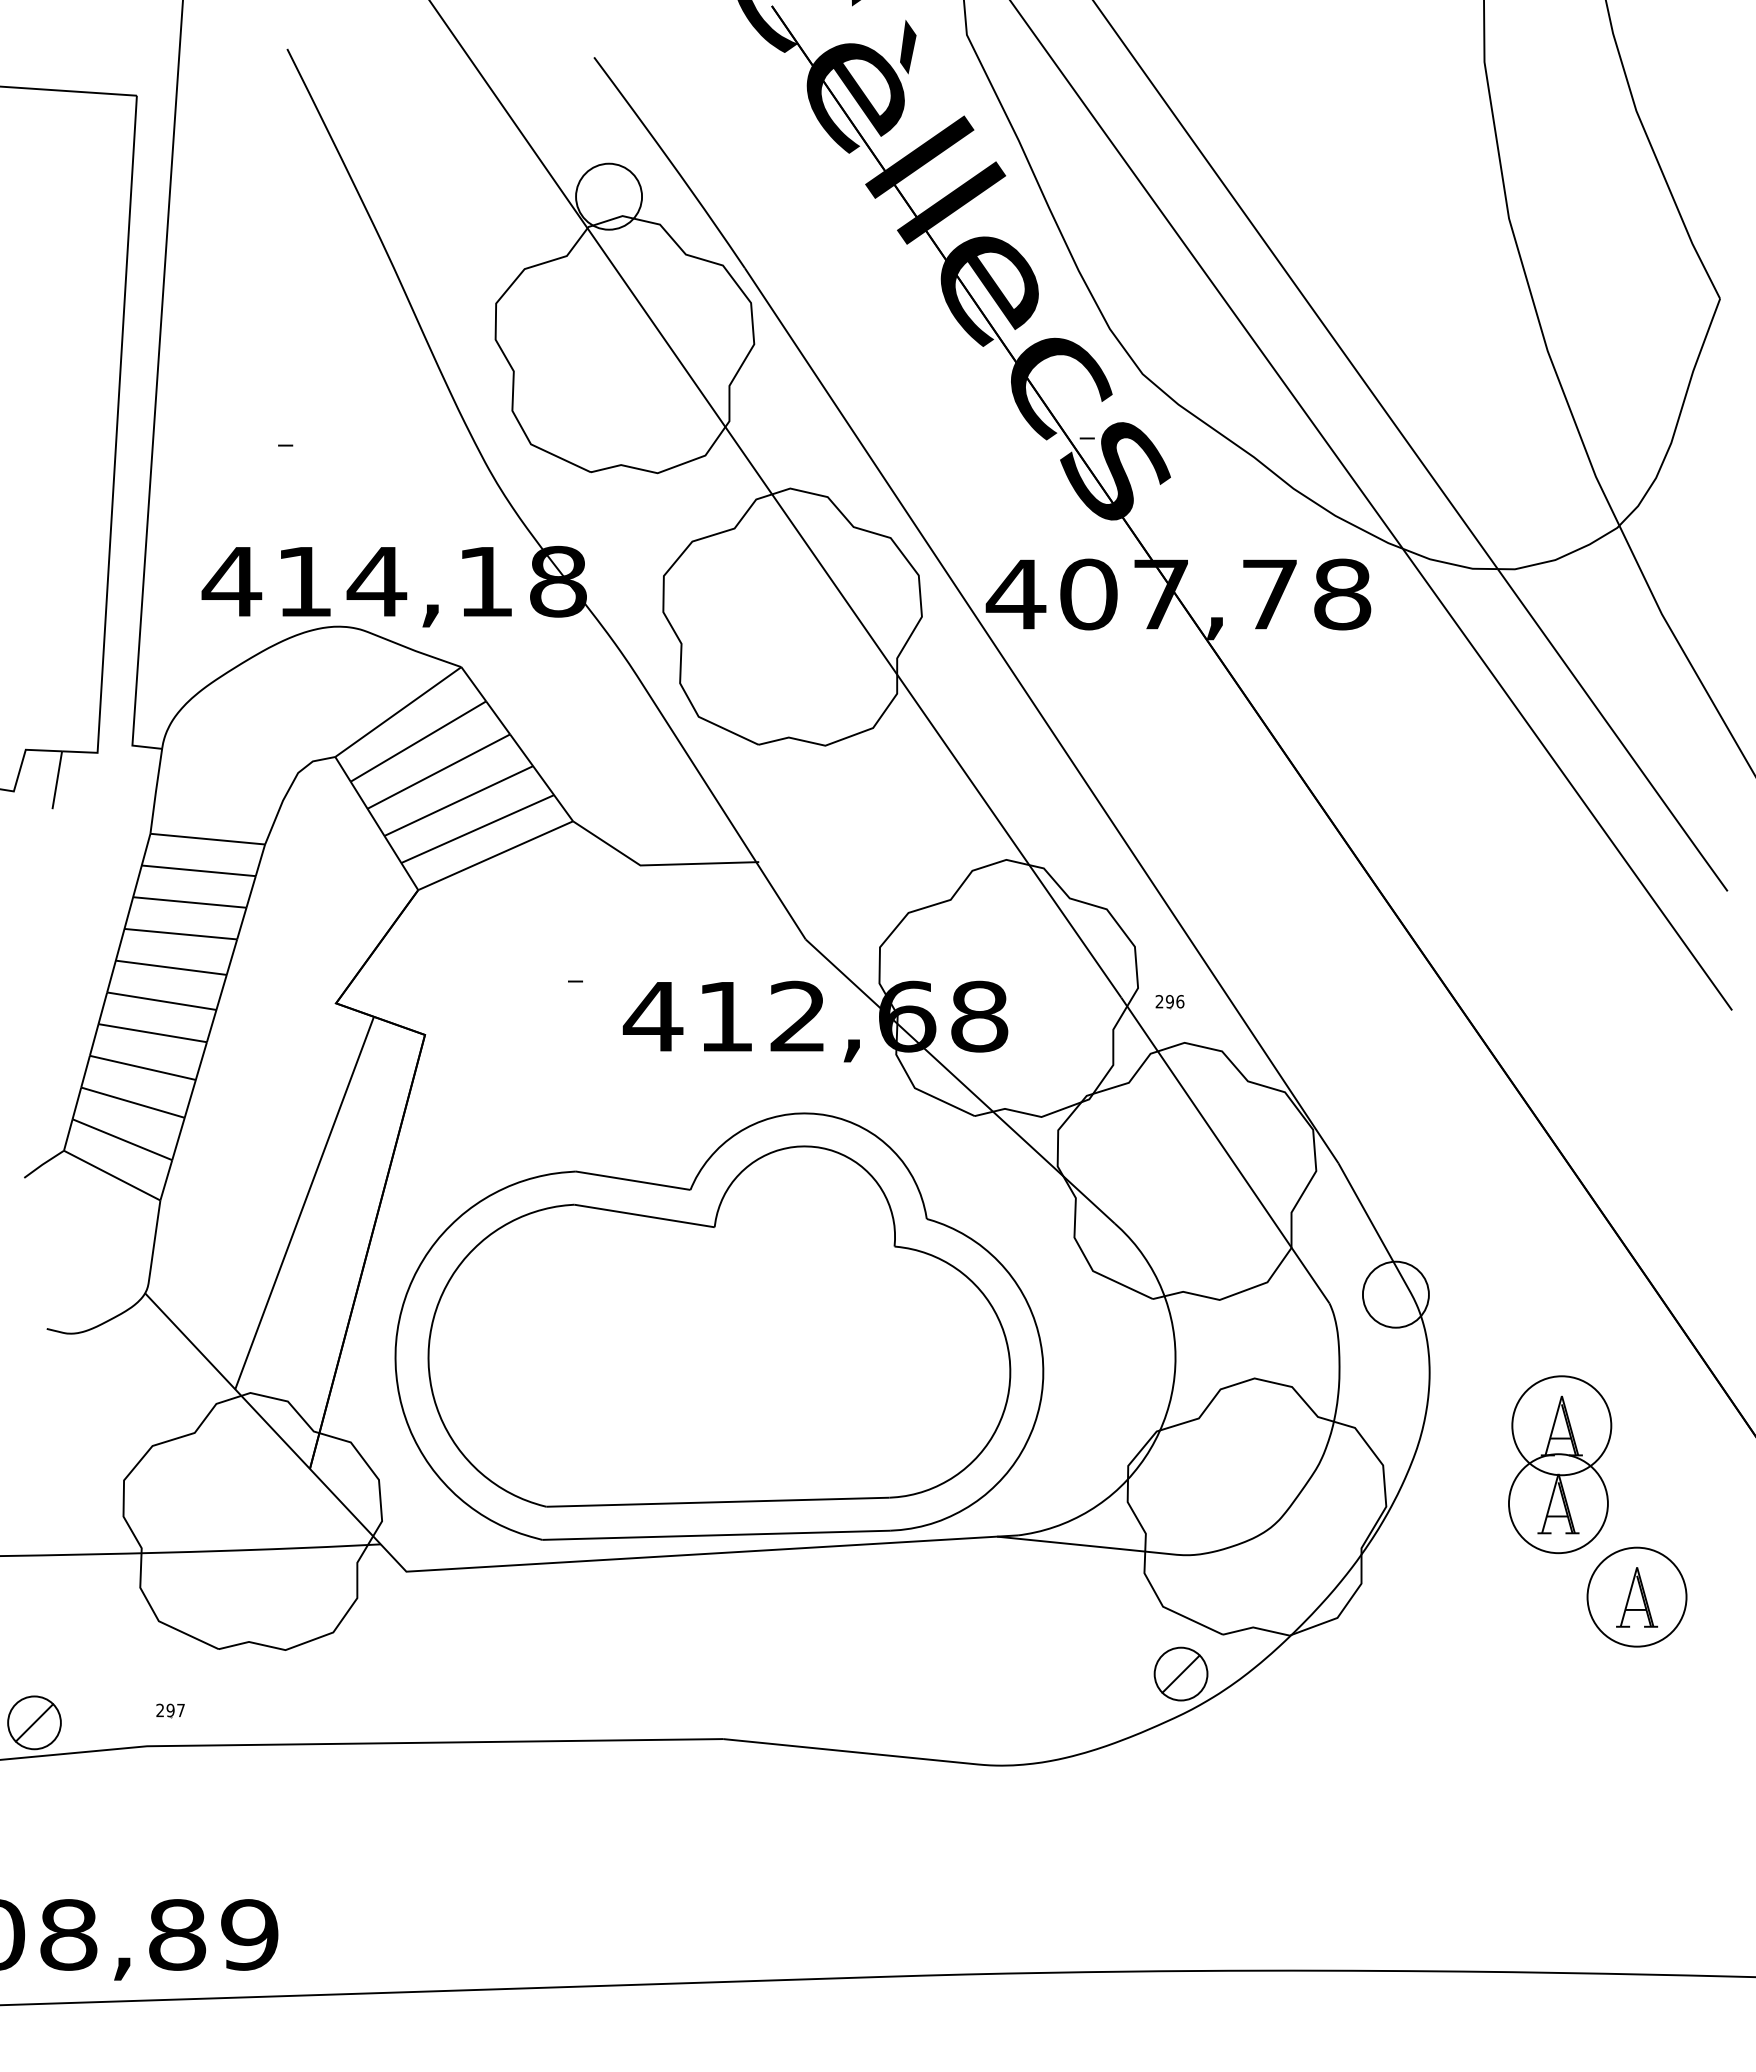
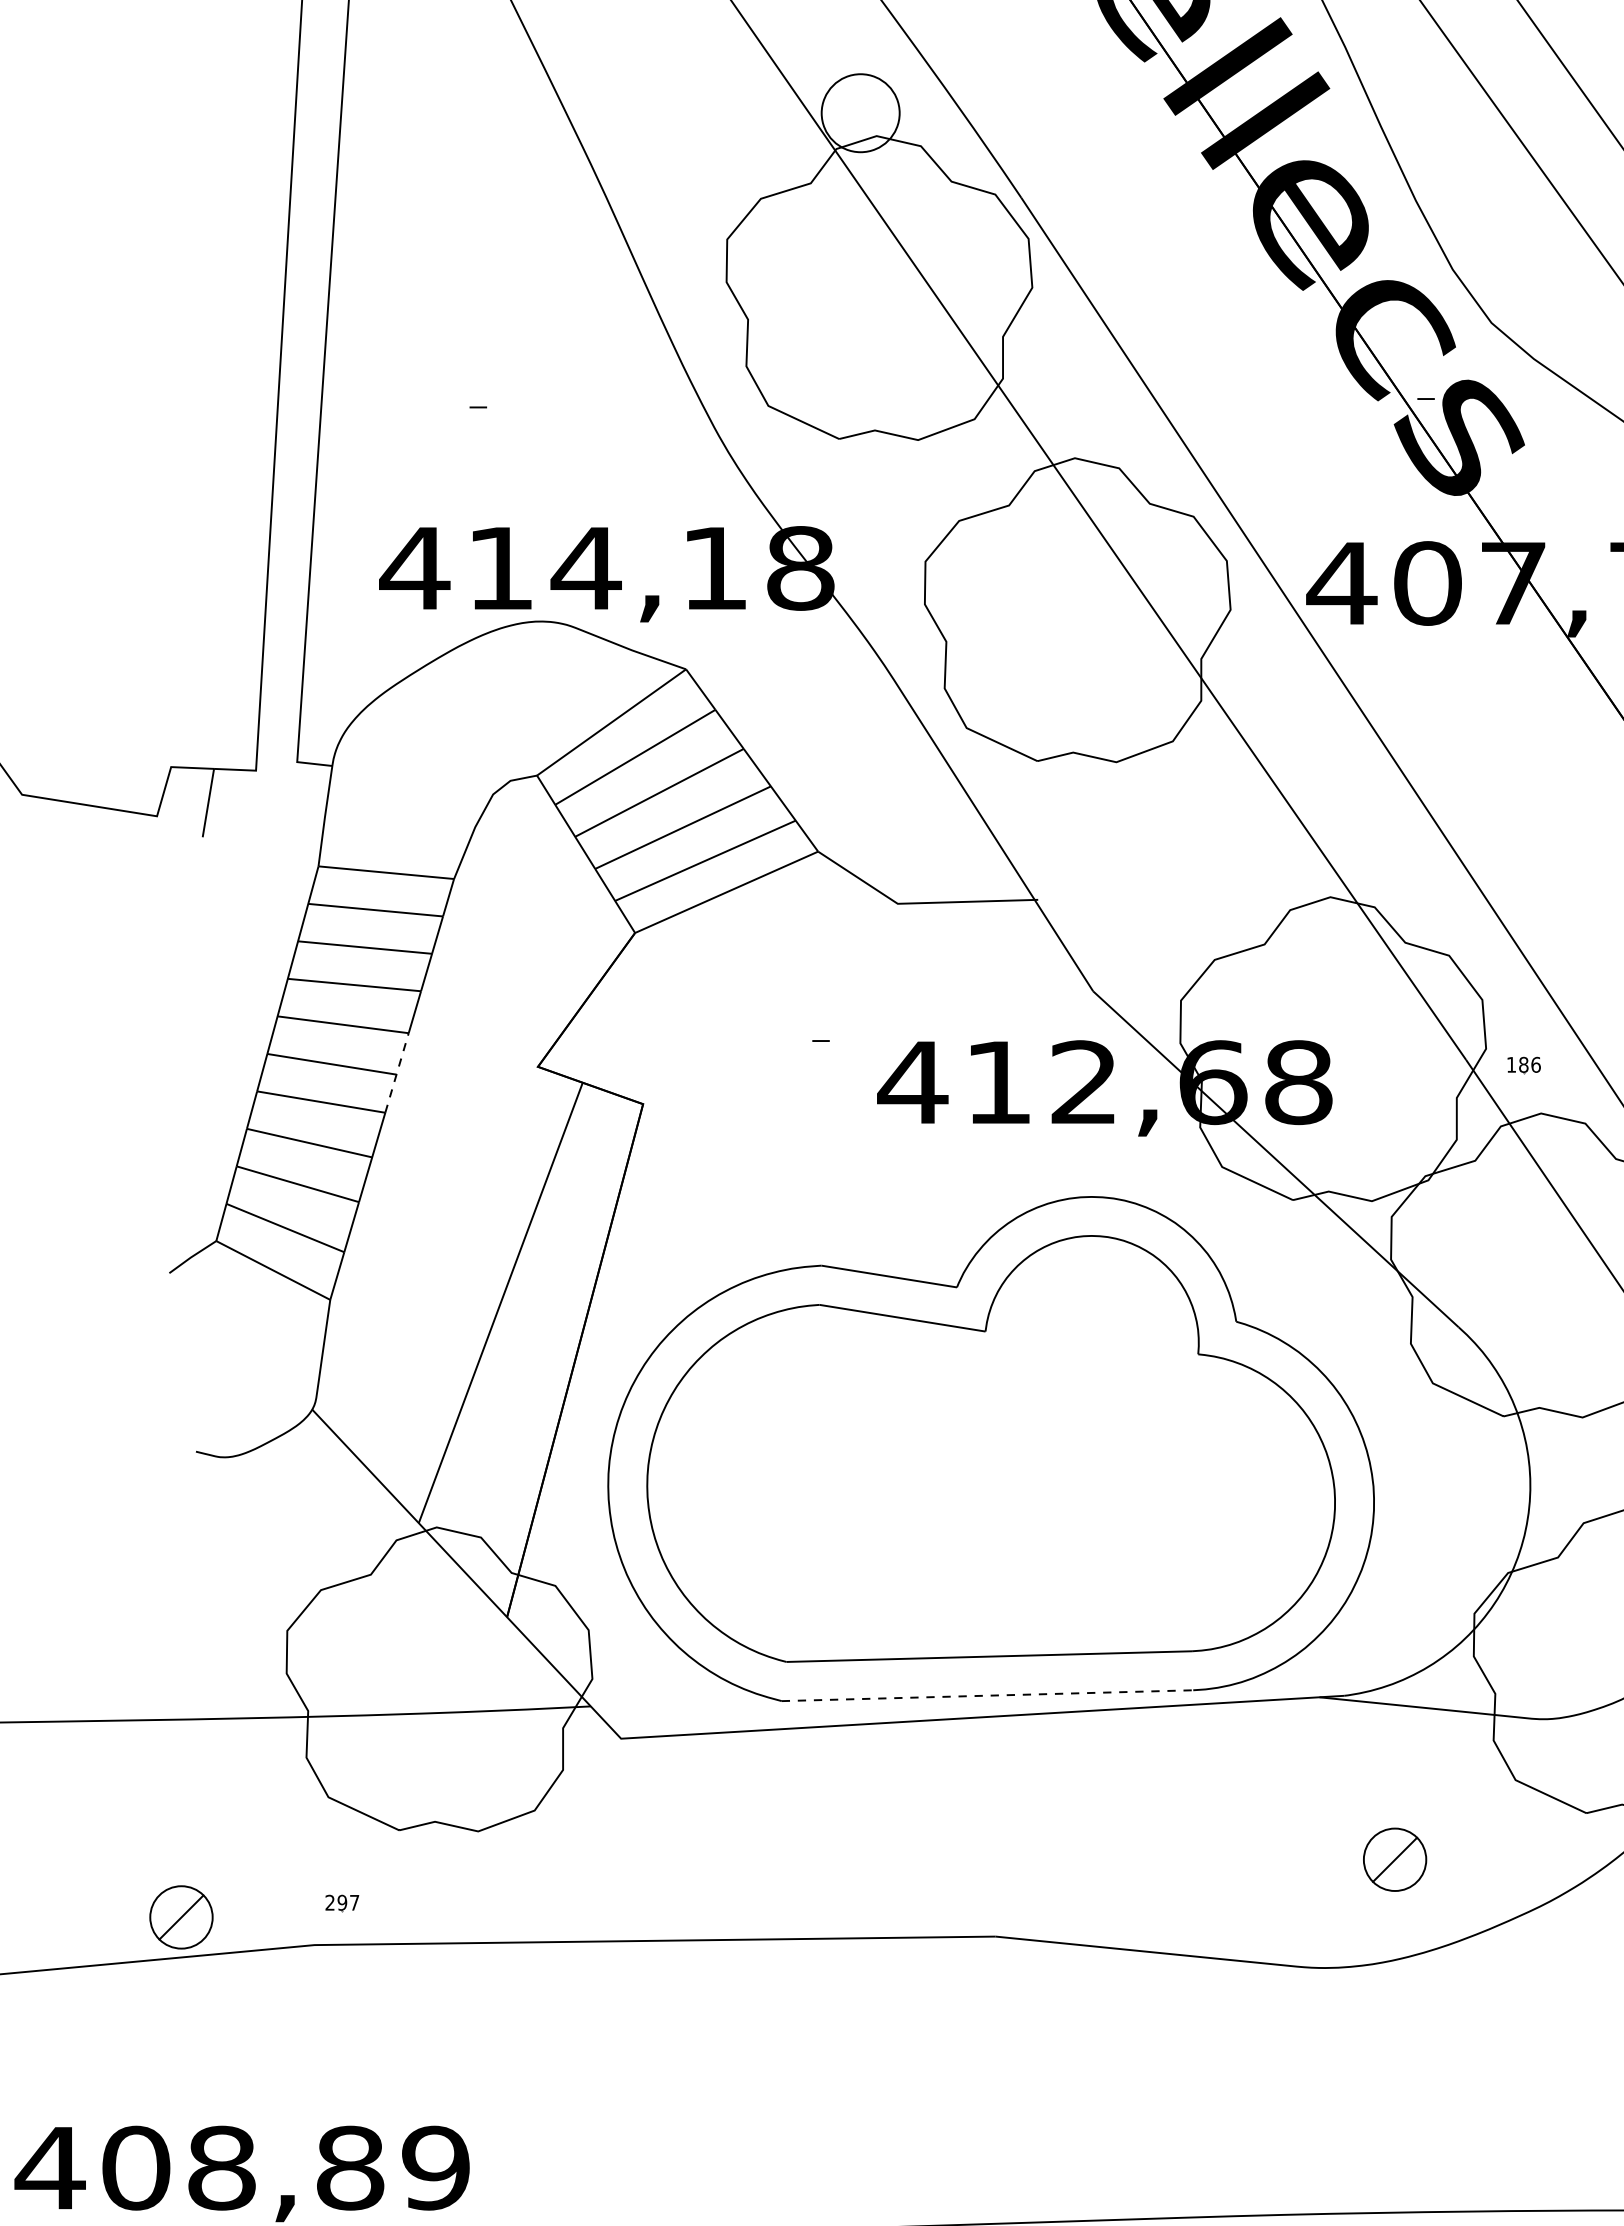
text: (1164, 1001) -> (1517, 1064), 296 -> 186
line: (216, 1008) -> (396, 1072), solid -> dashed
line: (716, 1535) -> (987, 1695), solid -> dashed
part: (1180, 1673) -> (1394, 1859), moved

